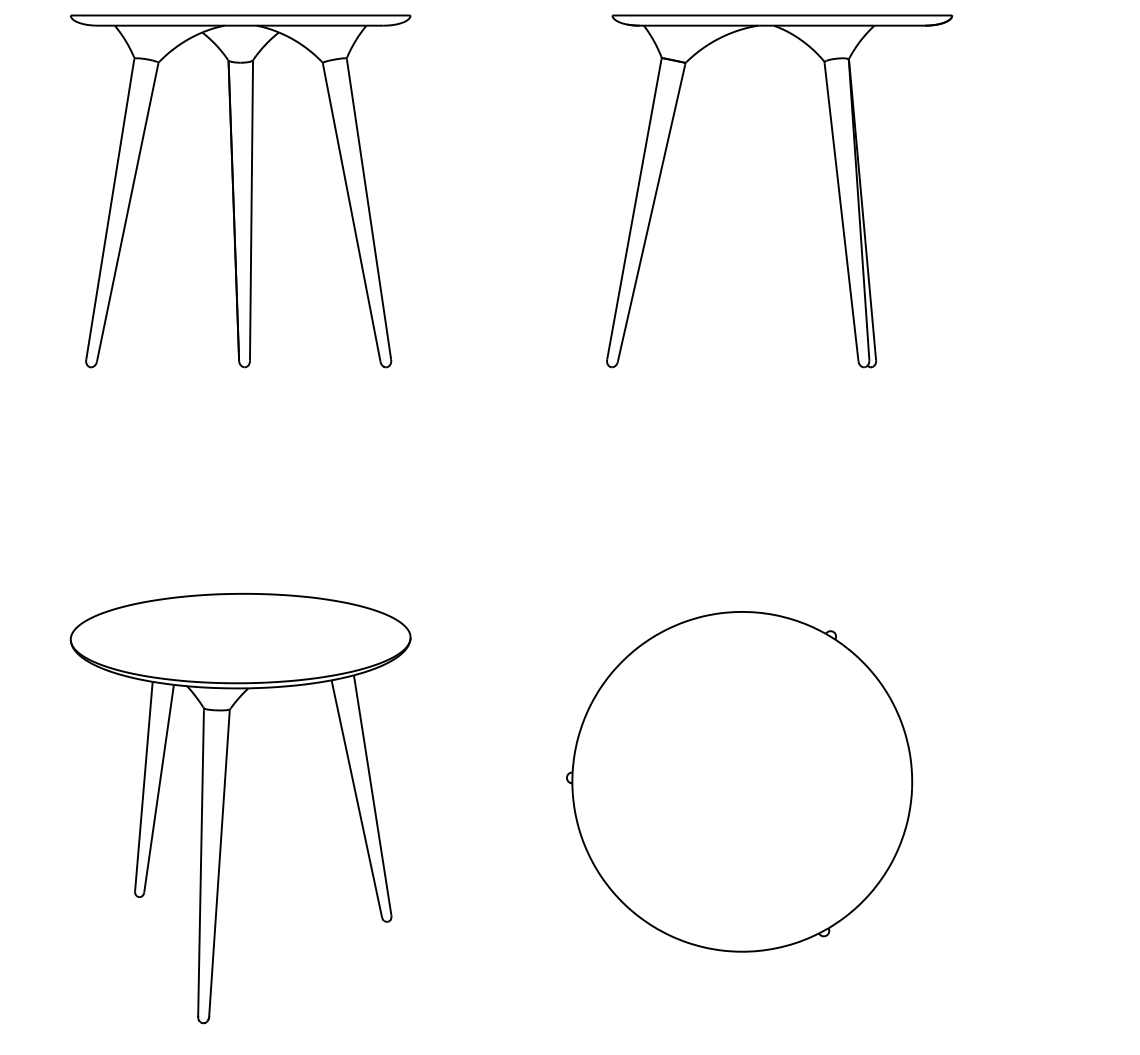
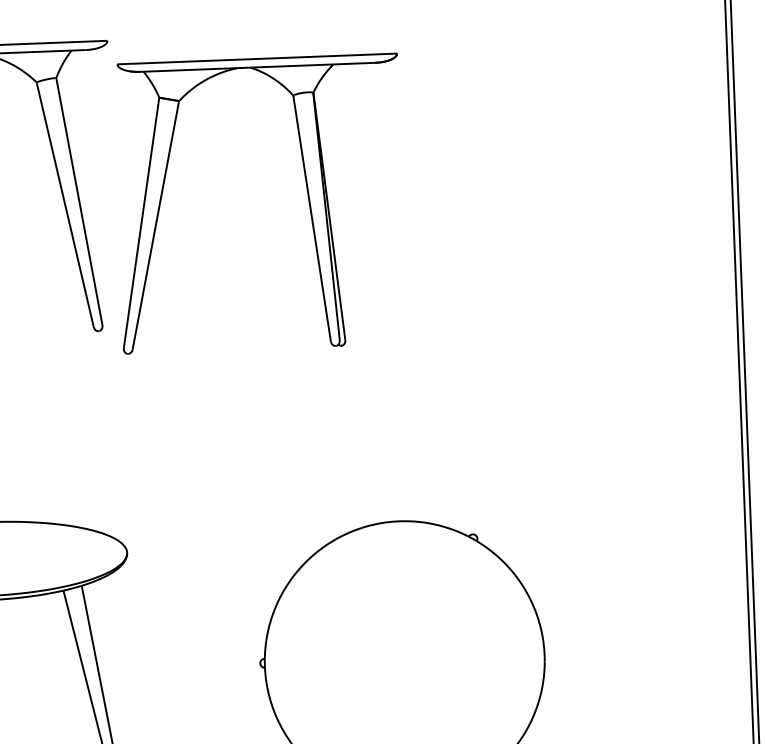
part: (837, 187) -> (308, 198), moved

